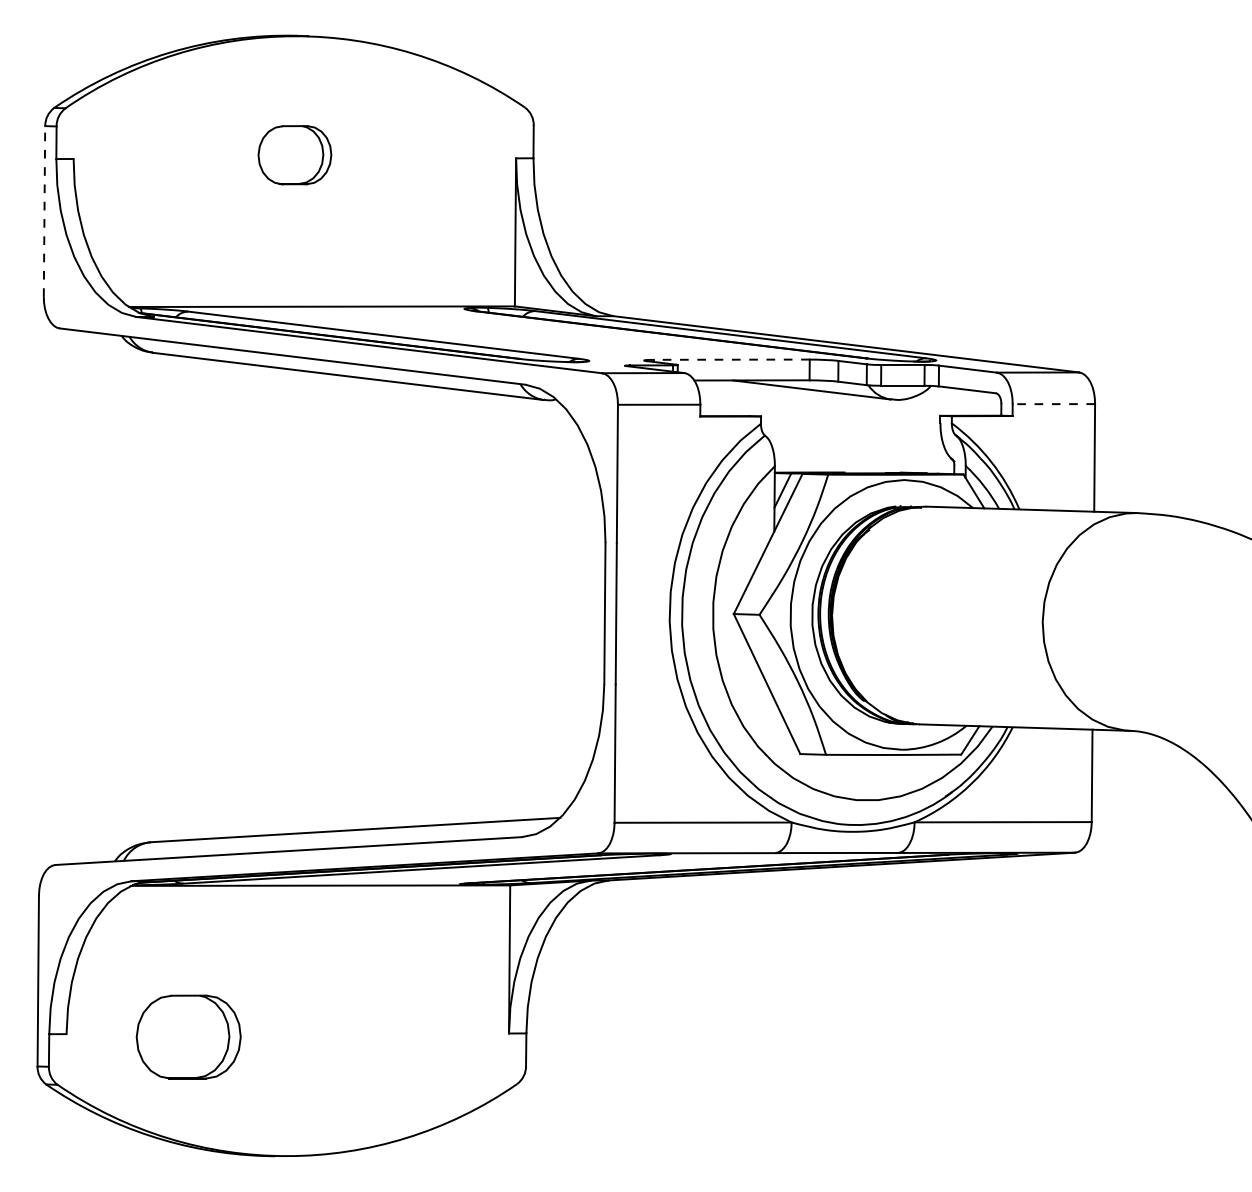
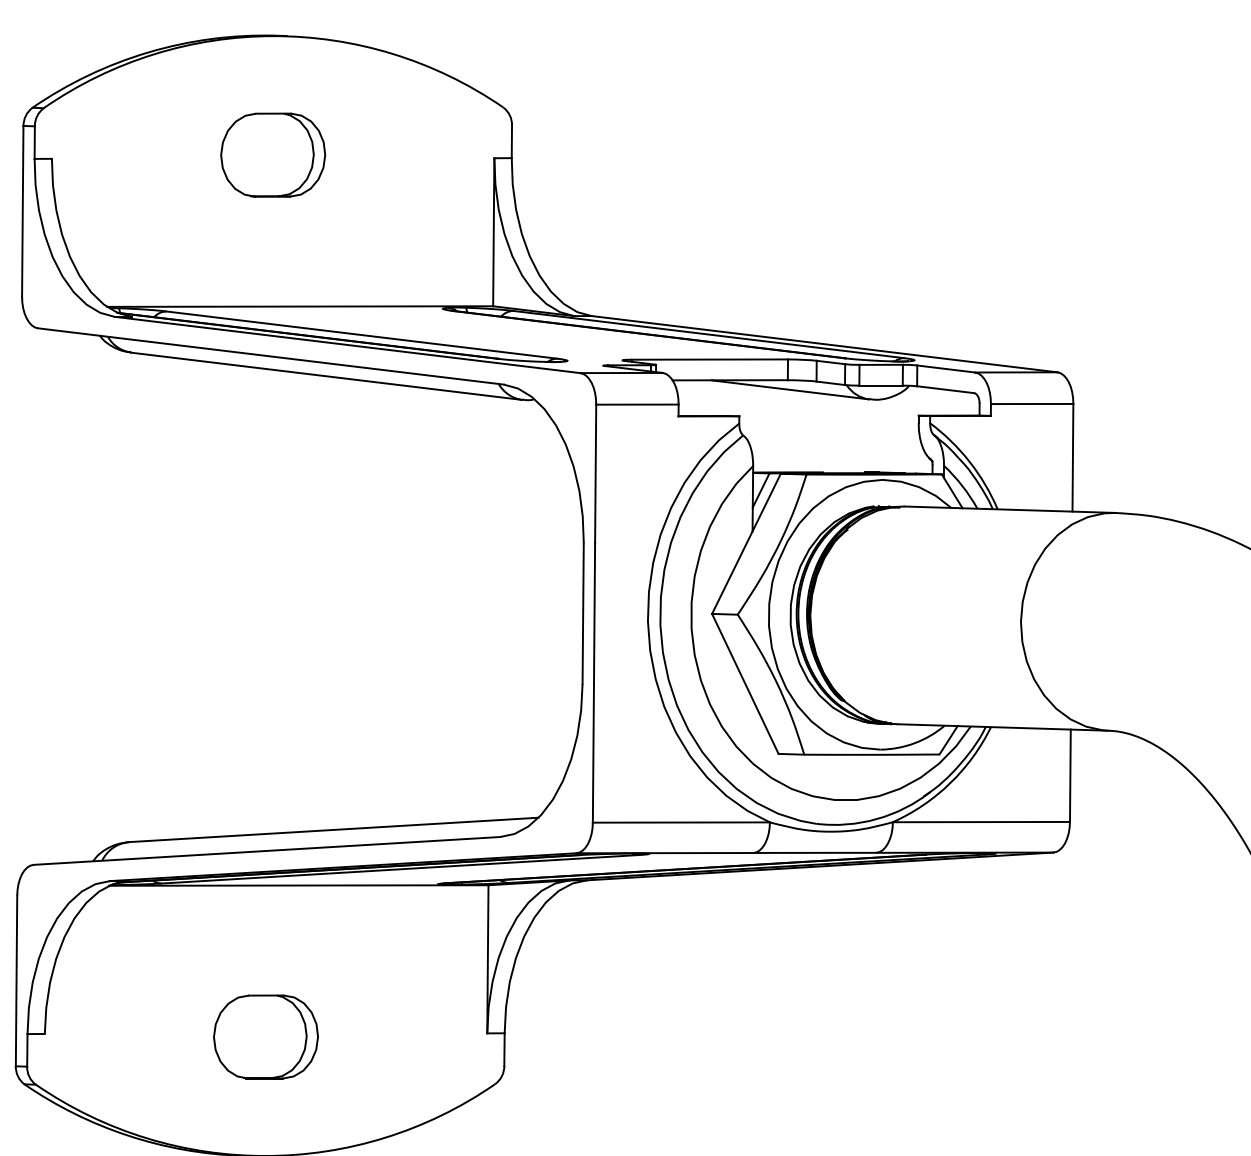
part: (294, 154) -> (272, 154), size x1.43
line: (44, 211) -> (22, 211), dashed -> solid
line: (731, 359) -> (709, 359), dashed -> solid
line: (1053, 404) -> (1031, 404), dashed -> solid
part: (188, 1036) -> (265, 1036), moved

